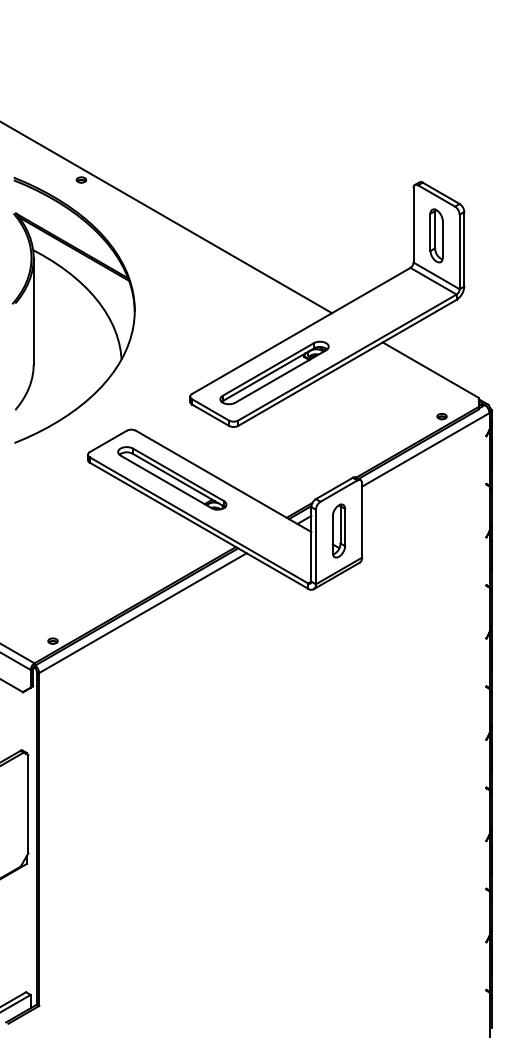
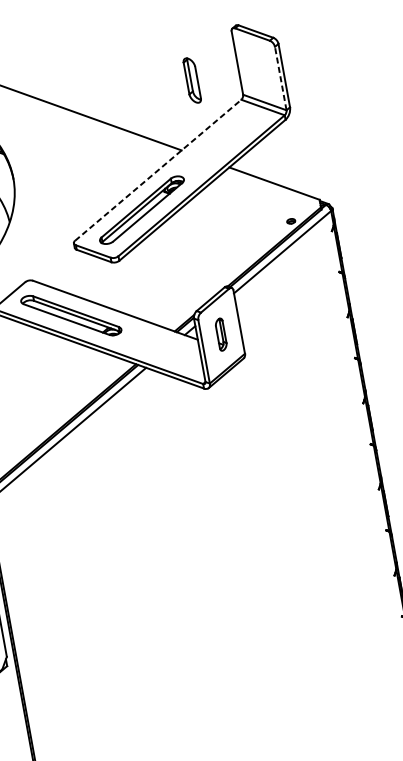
part: (436, 235) -> (192, 80), moved
line: (459, 251) -> (280, 78), solid -> dashed
line: (301, 330) -> (158, 169), solid -> dashed
part: (338, 530) -> (220, 334), size x0.7

